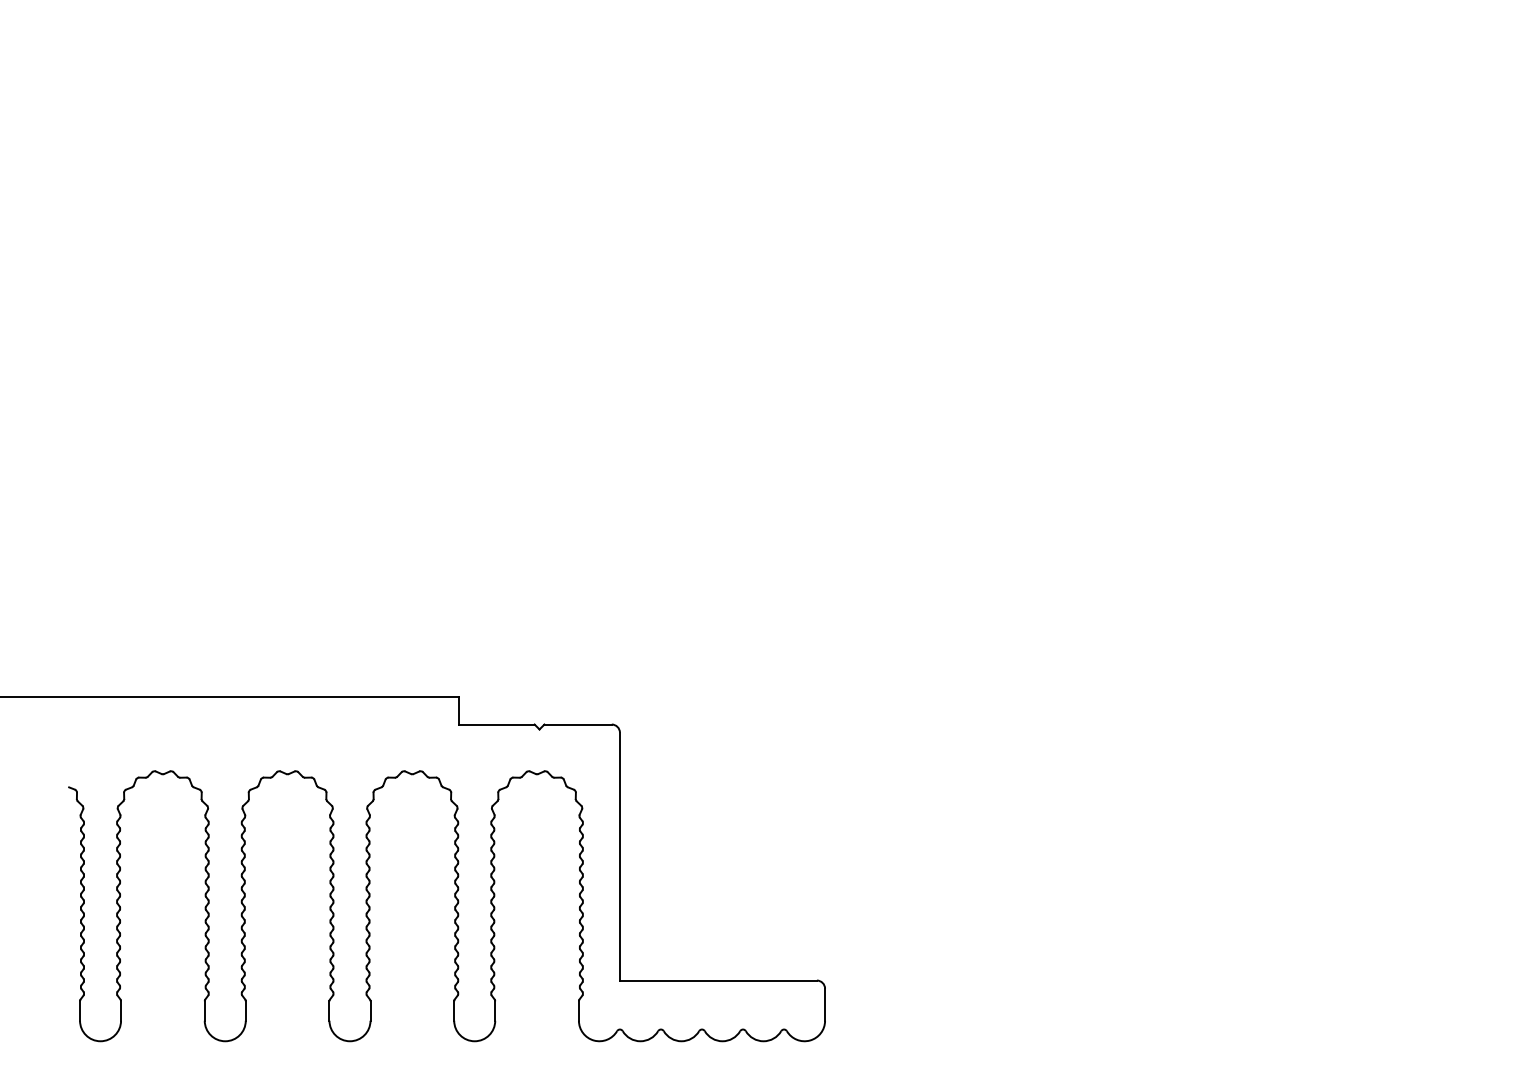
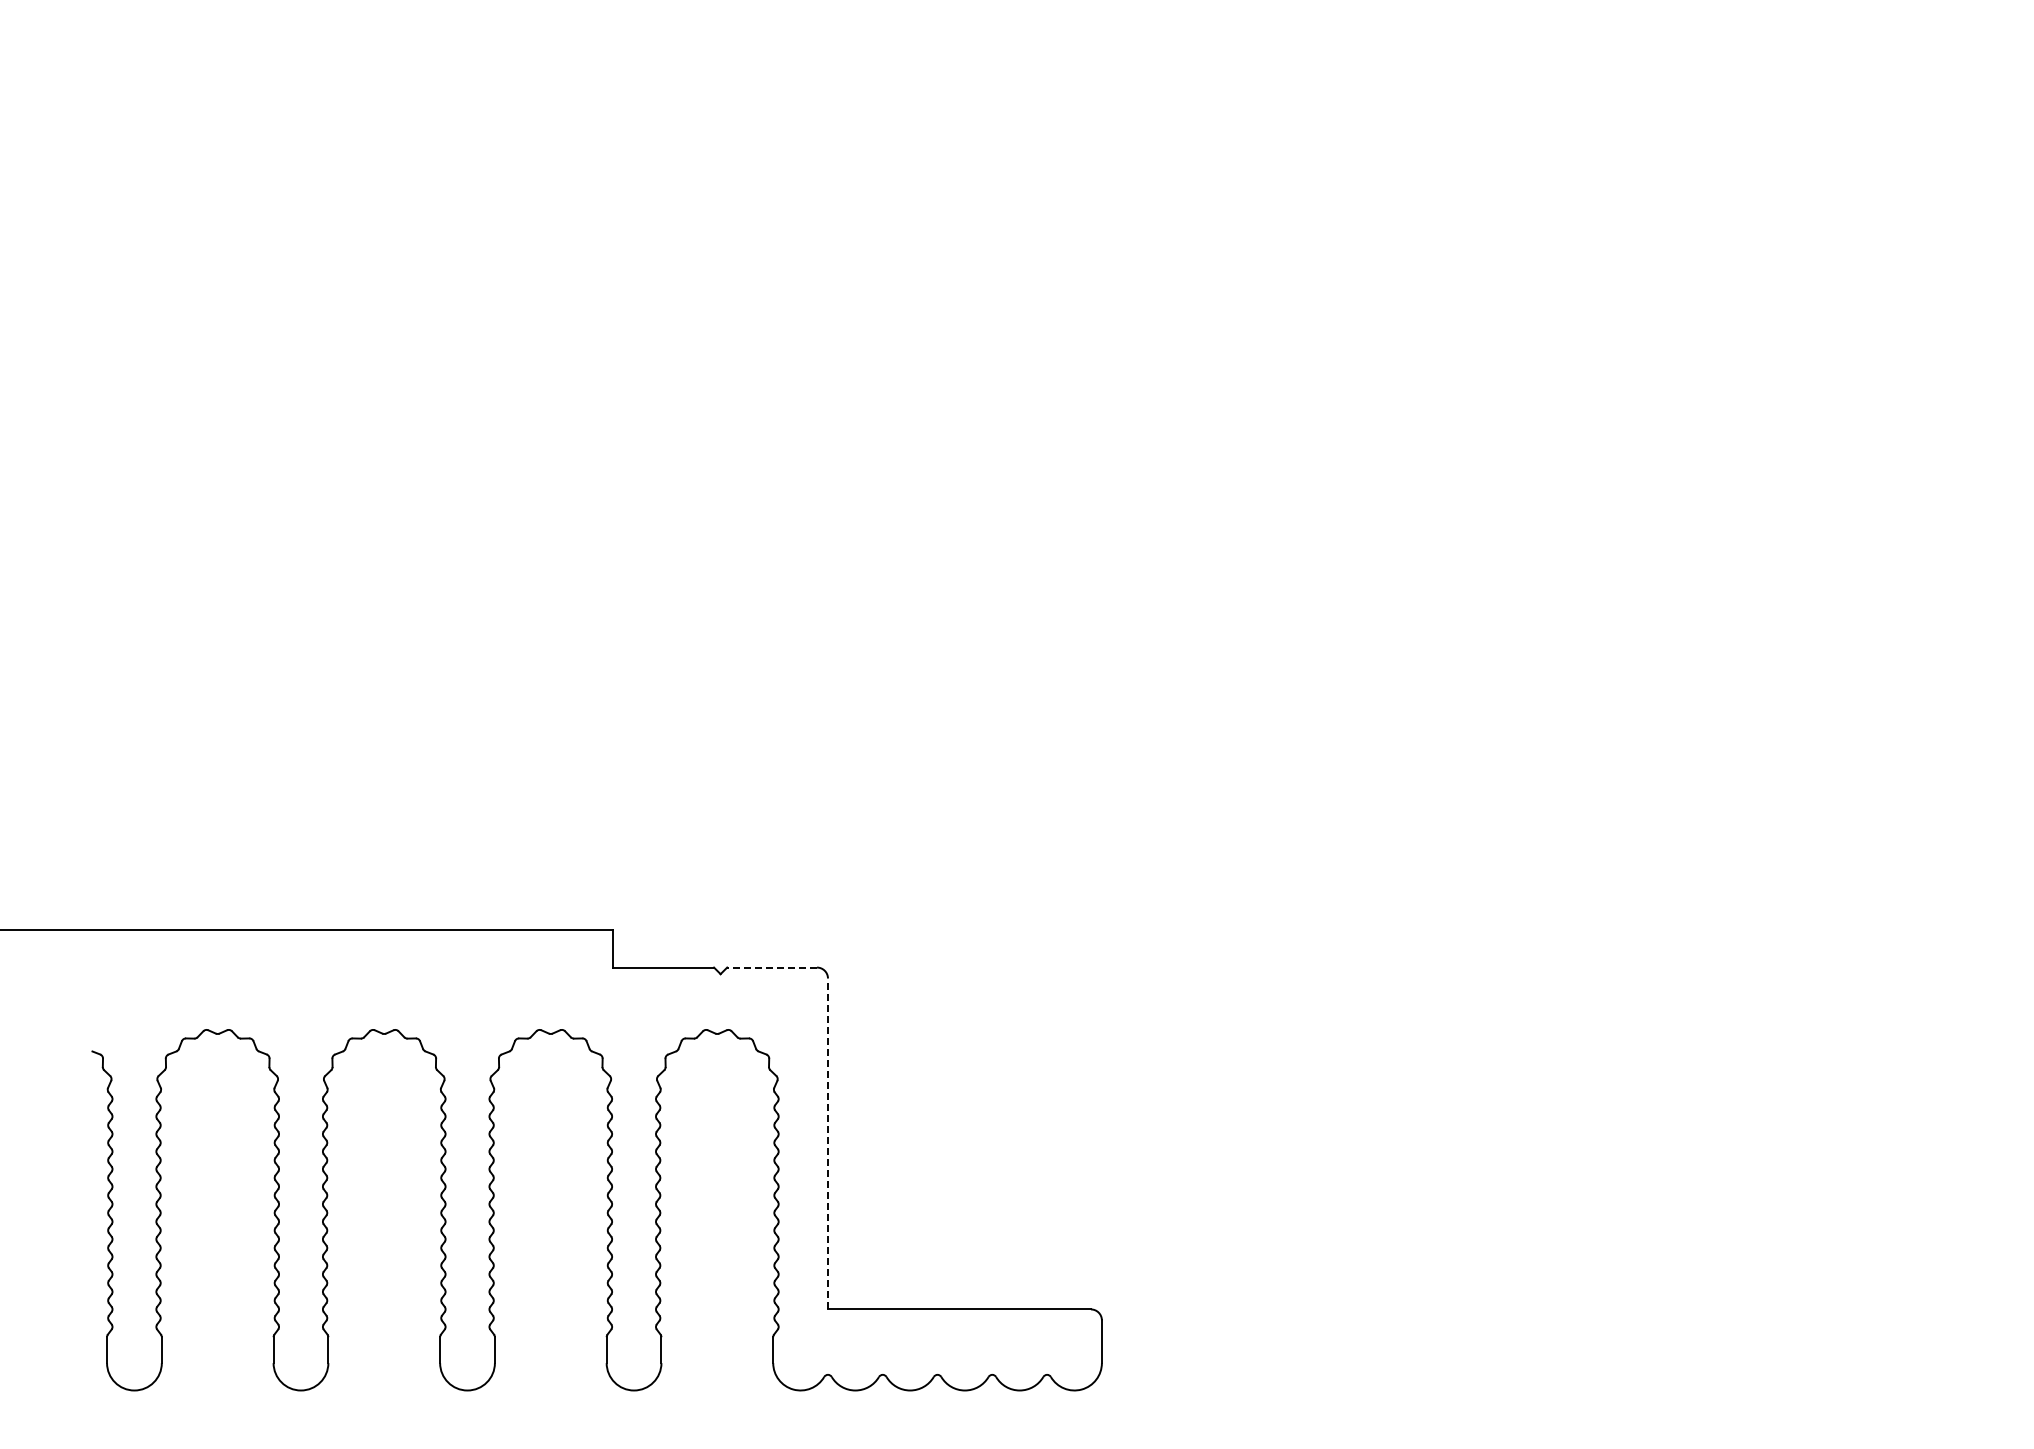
line: (578, 724) -> (772, 967), solid -> dashed
line: (620, 856) -> (828, 1143), solid -> dashed

